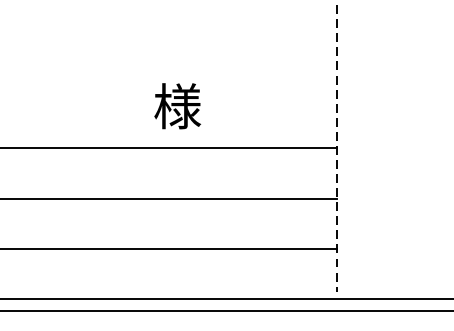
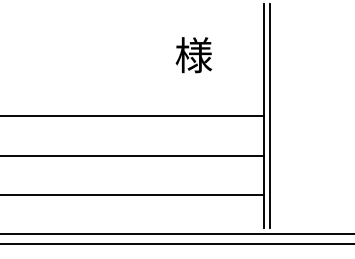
text: (177, 106) -> (193, 55), moved
line: (337, 148) -> (263, 116), dashed -> solid
line: (344, 148) -> (269, 116), added

